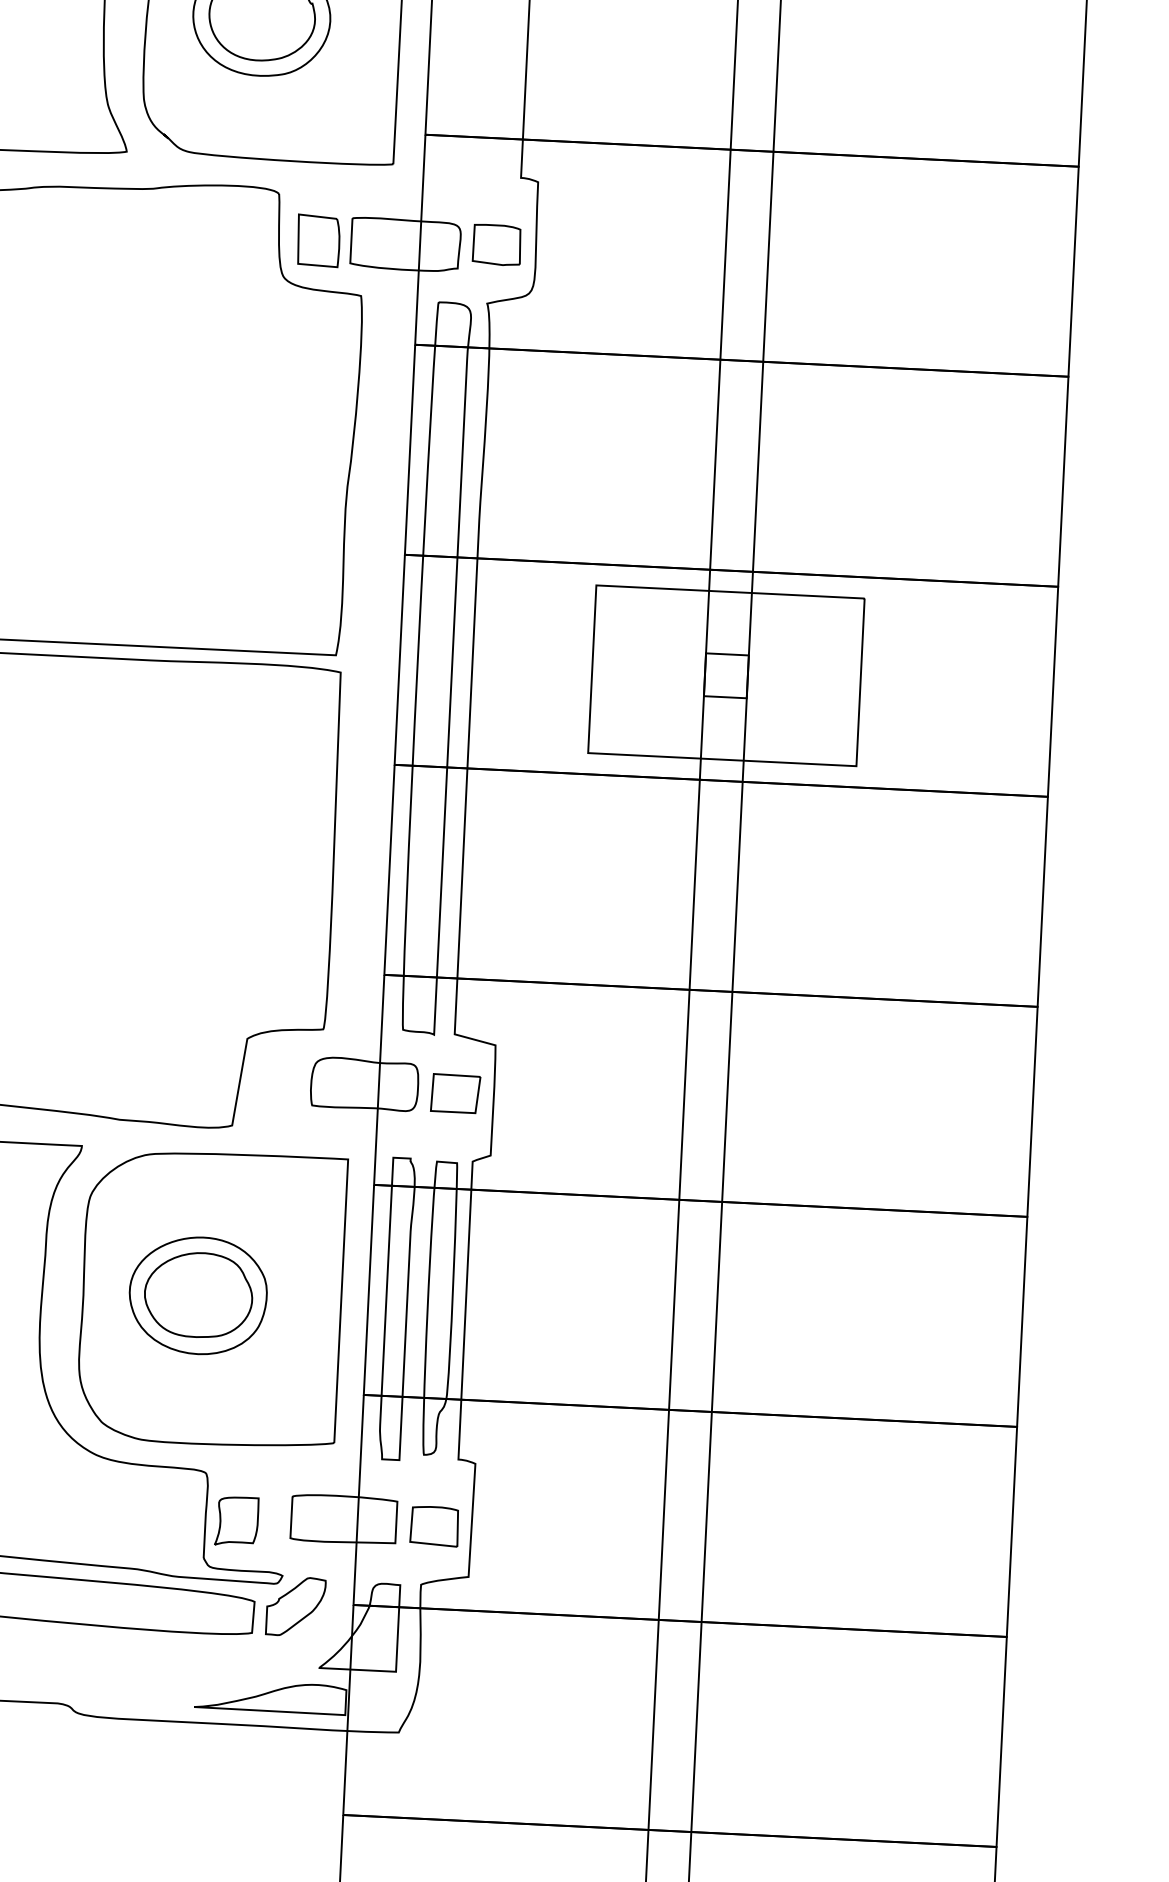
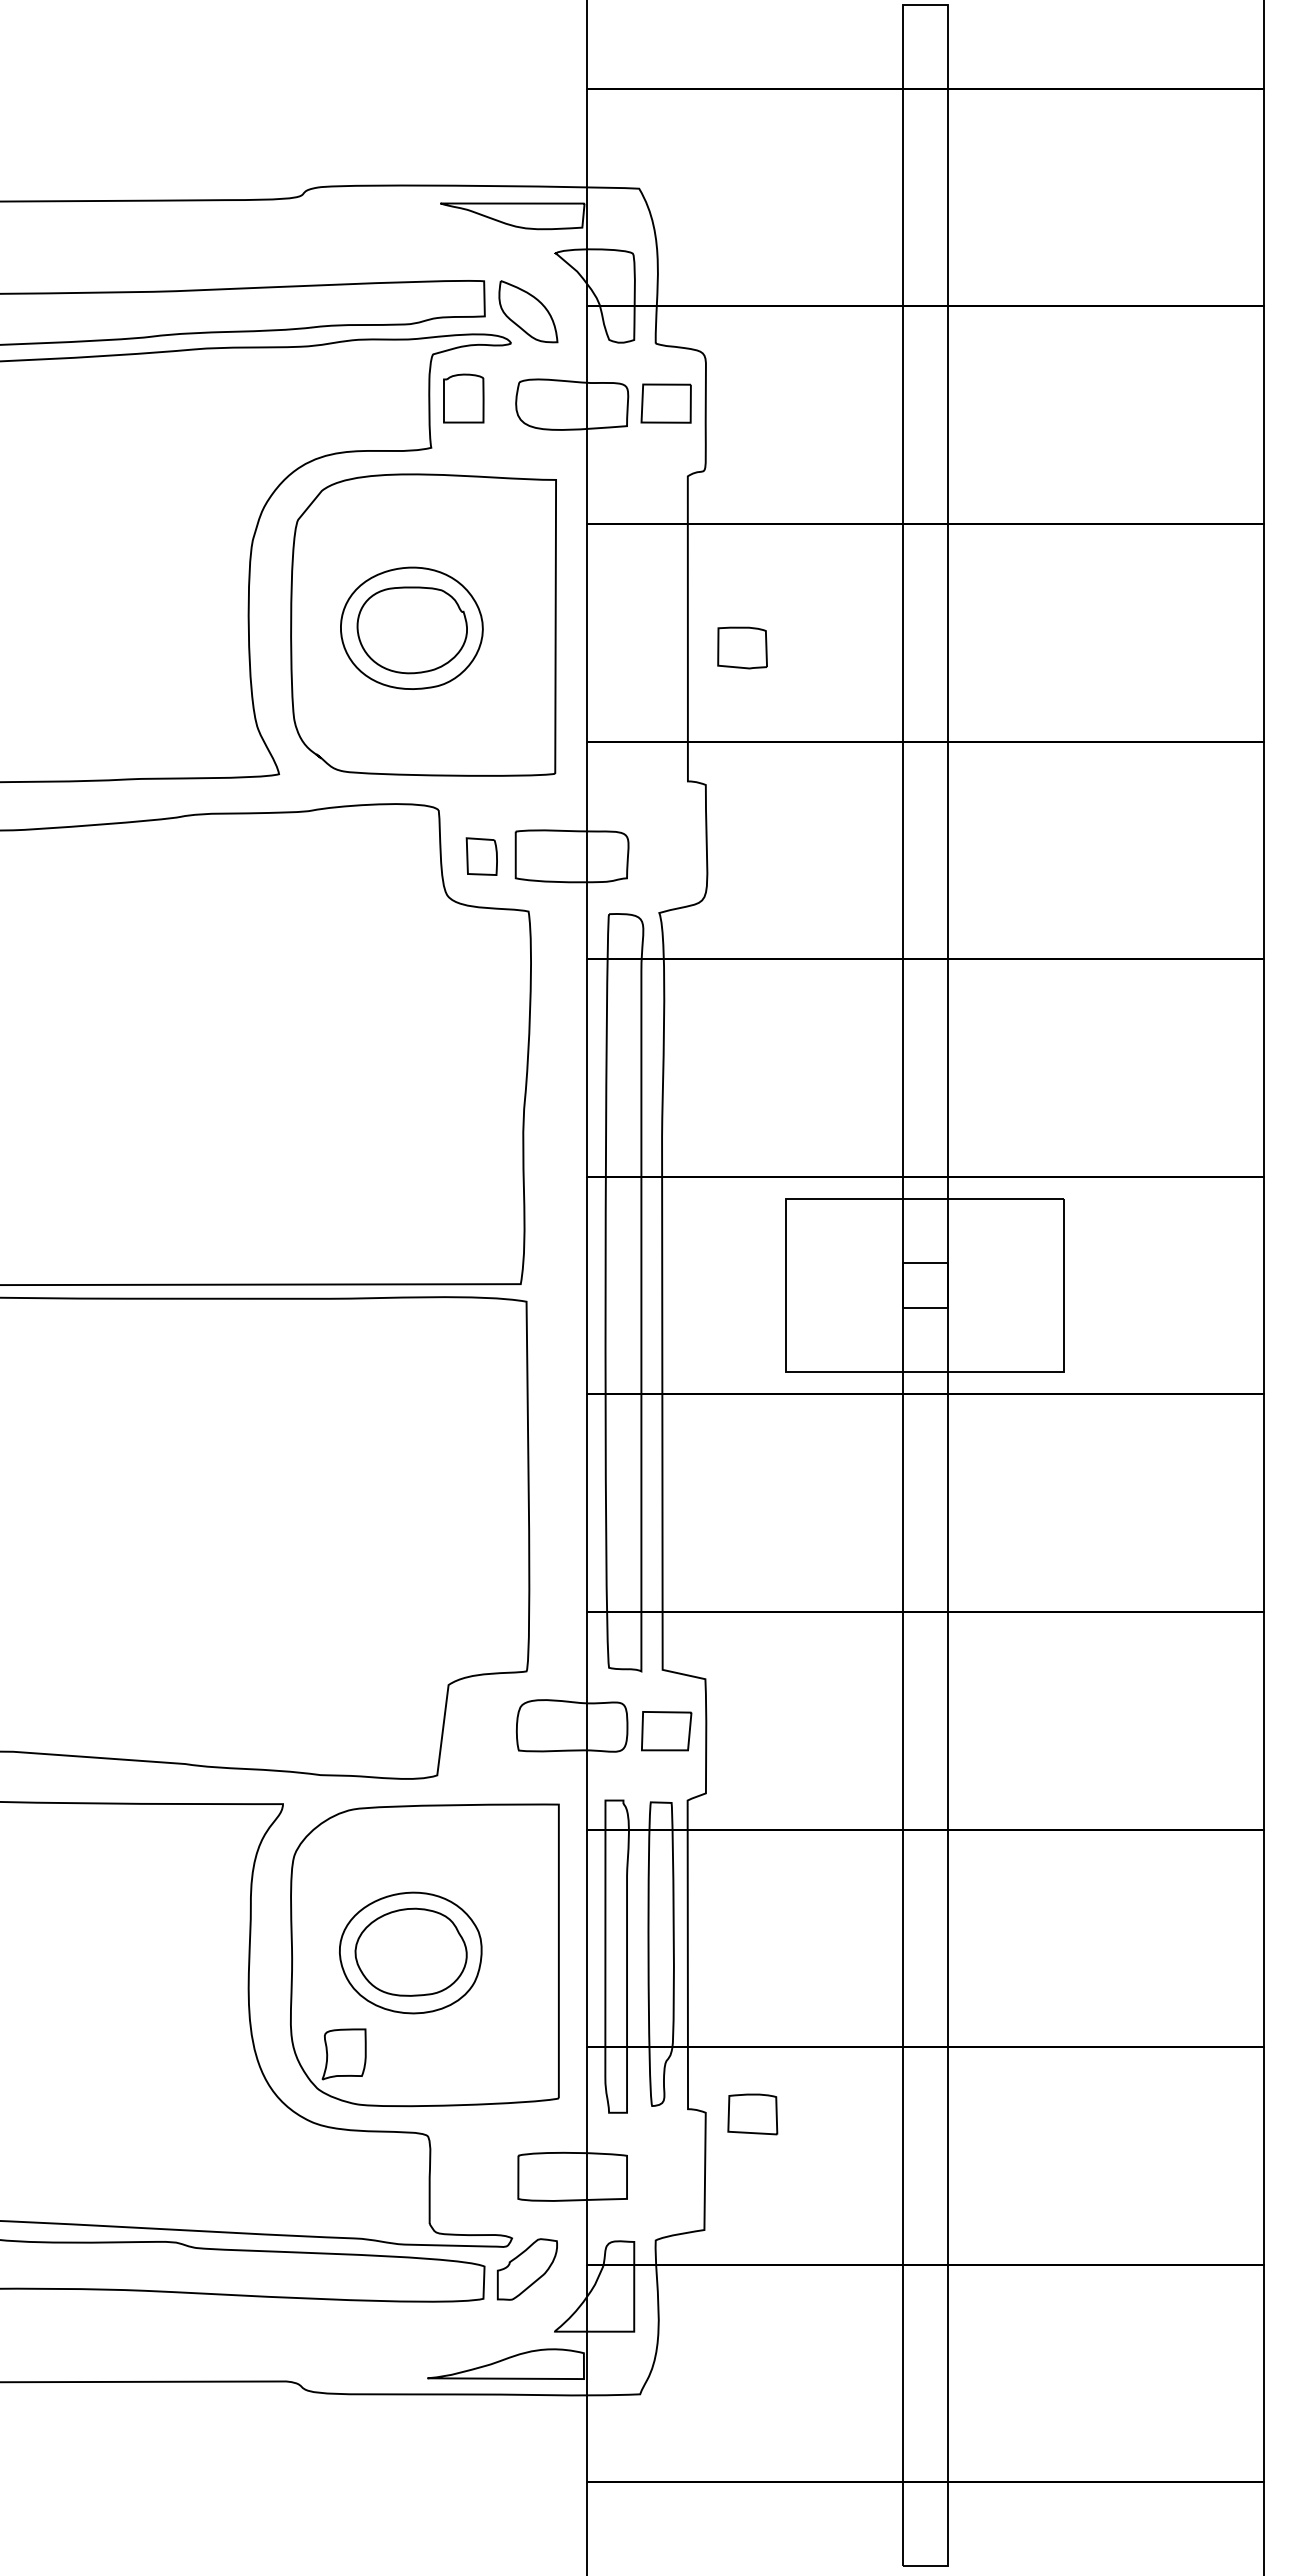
part: (318, 240) -> (481, 856), size x0.7
part: (497, 244) -> (742, 647), moved
part: (236, 1521) -> (343, 2054), moved
part: (434, 1526) -> (752, 2114), moved

